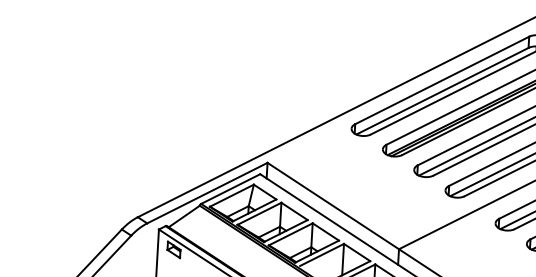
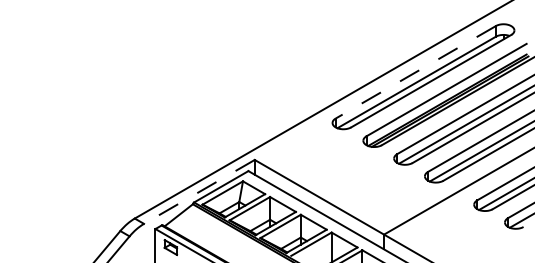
line: (441, 80) -> (415, 72), solid -> dashed
line: (207, 192) -> (199, 191), solid -> dashed

